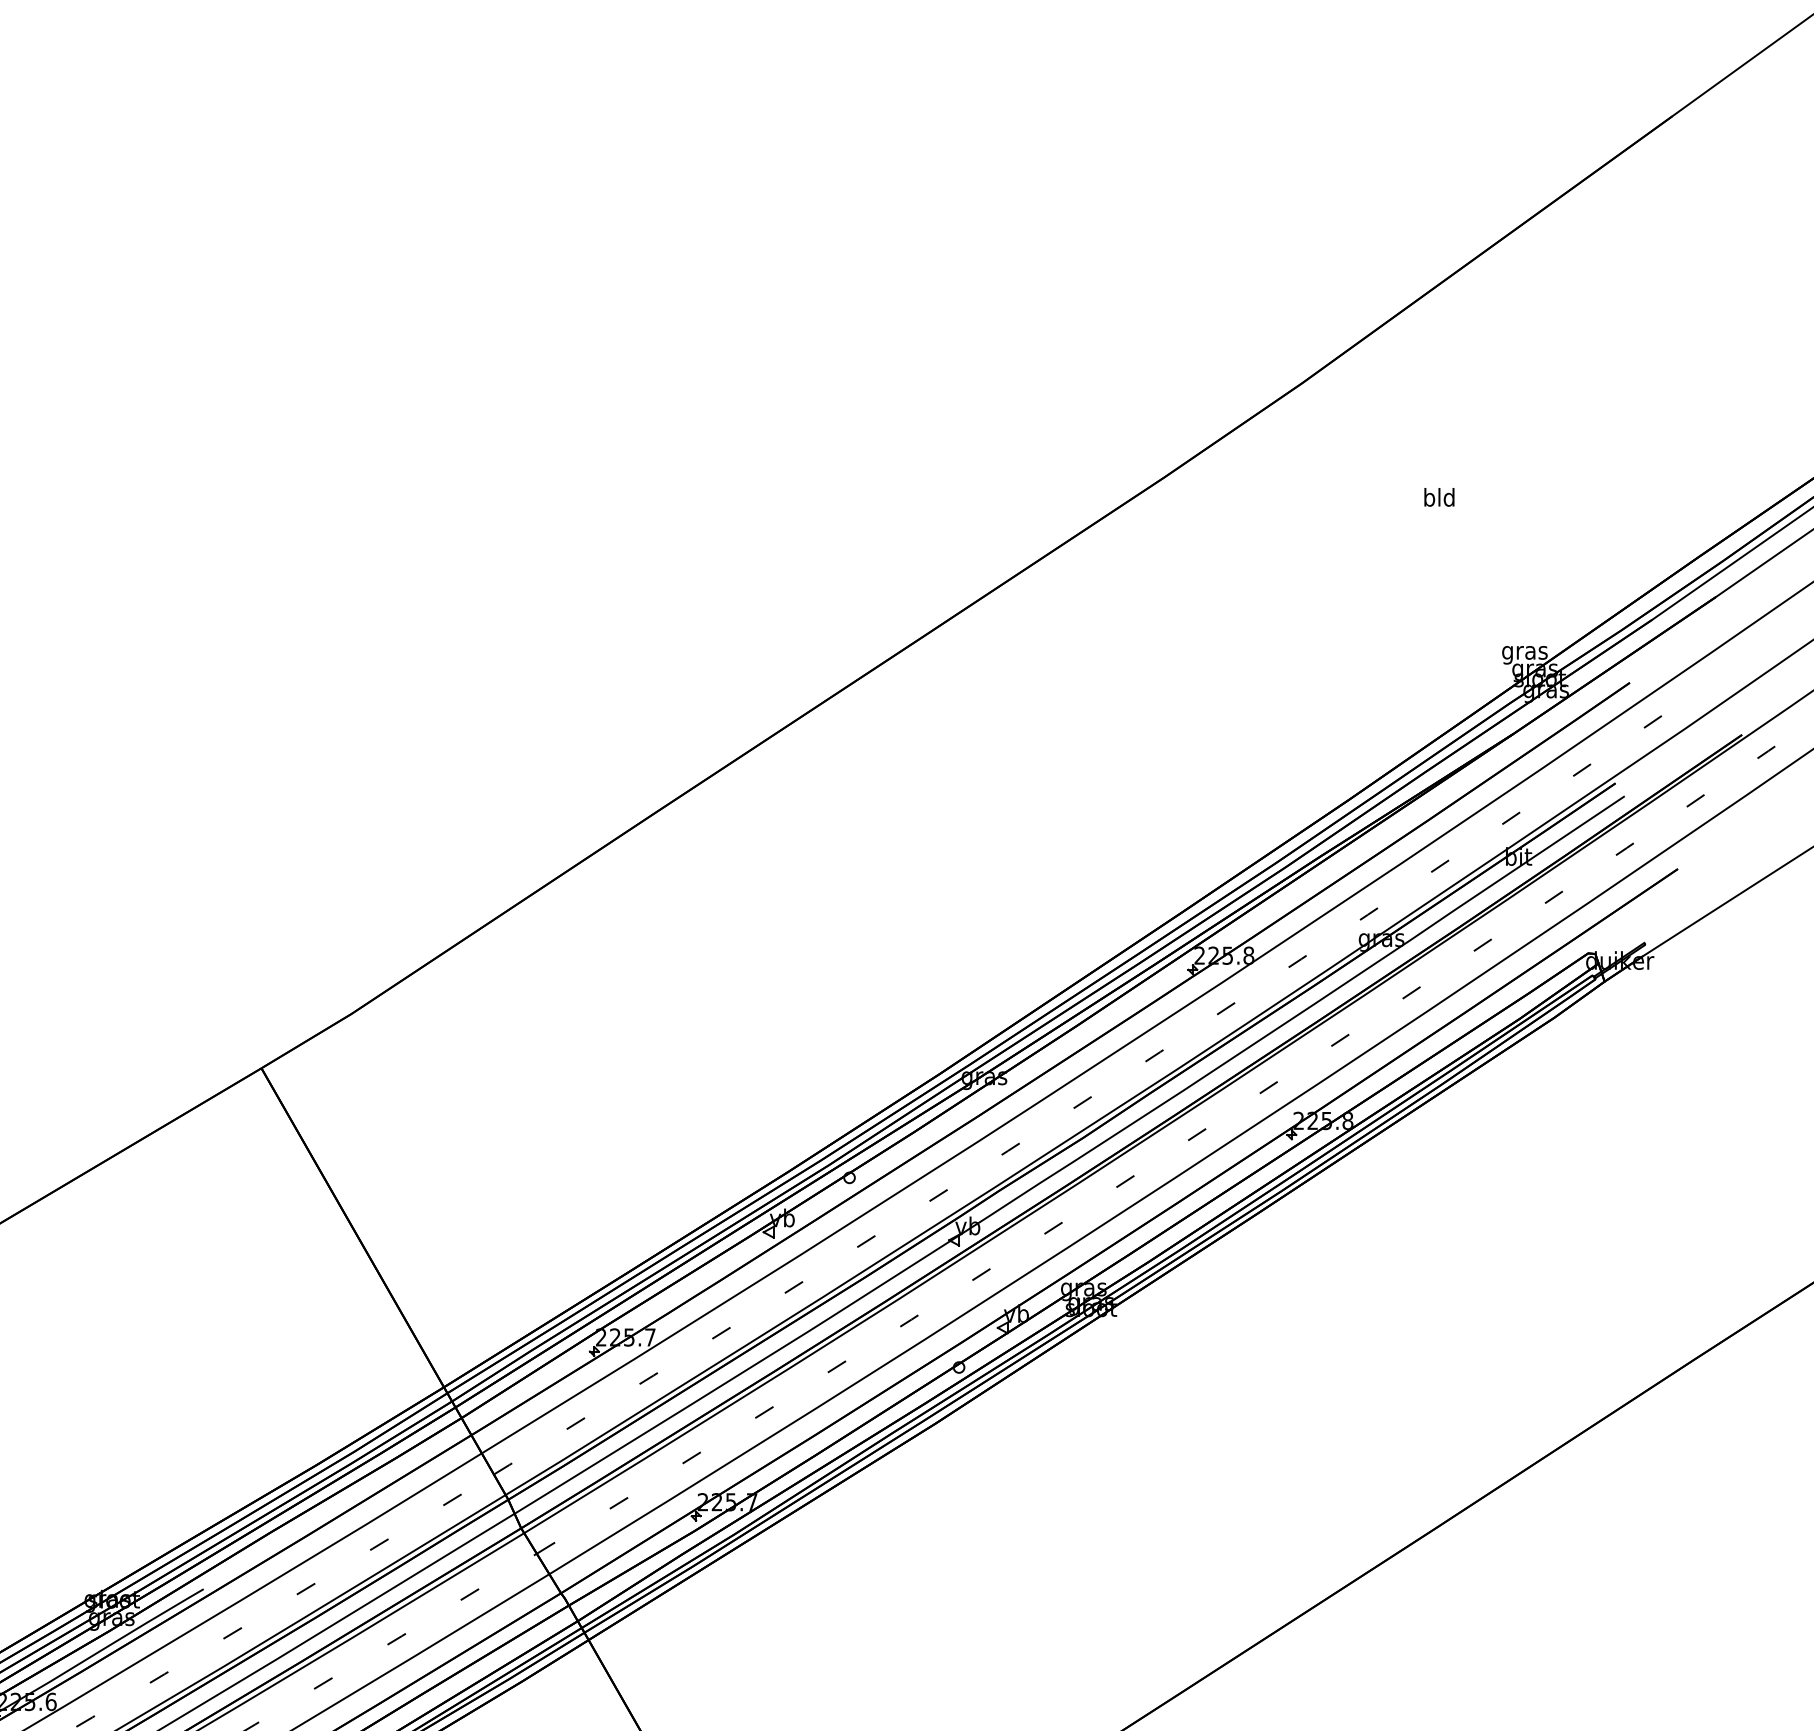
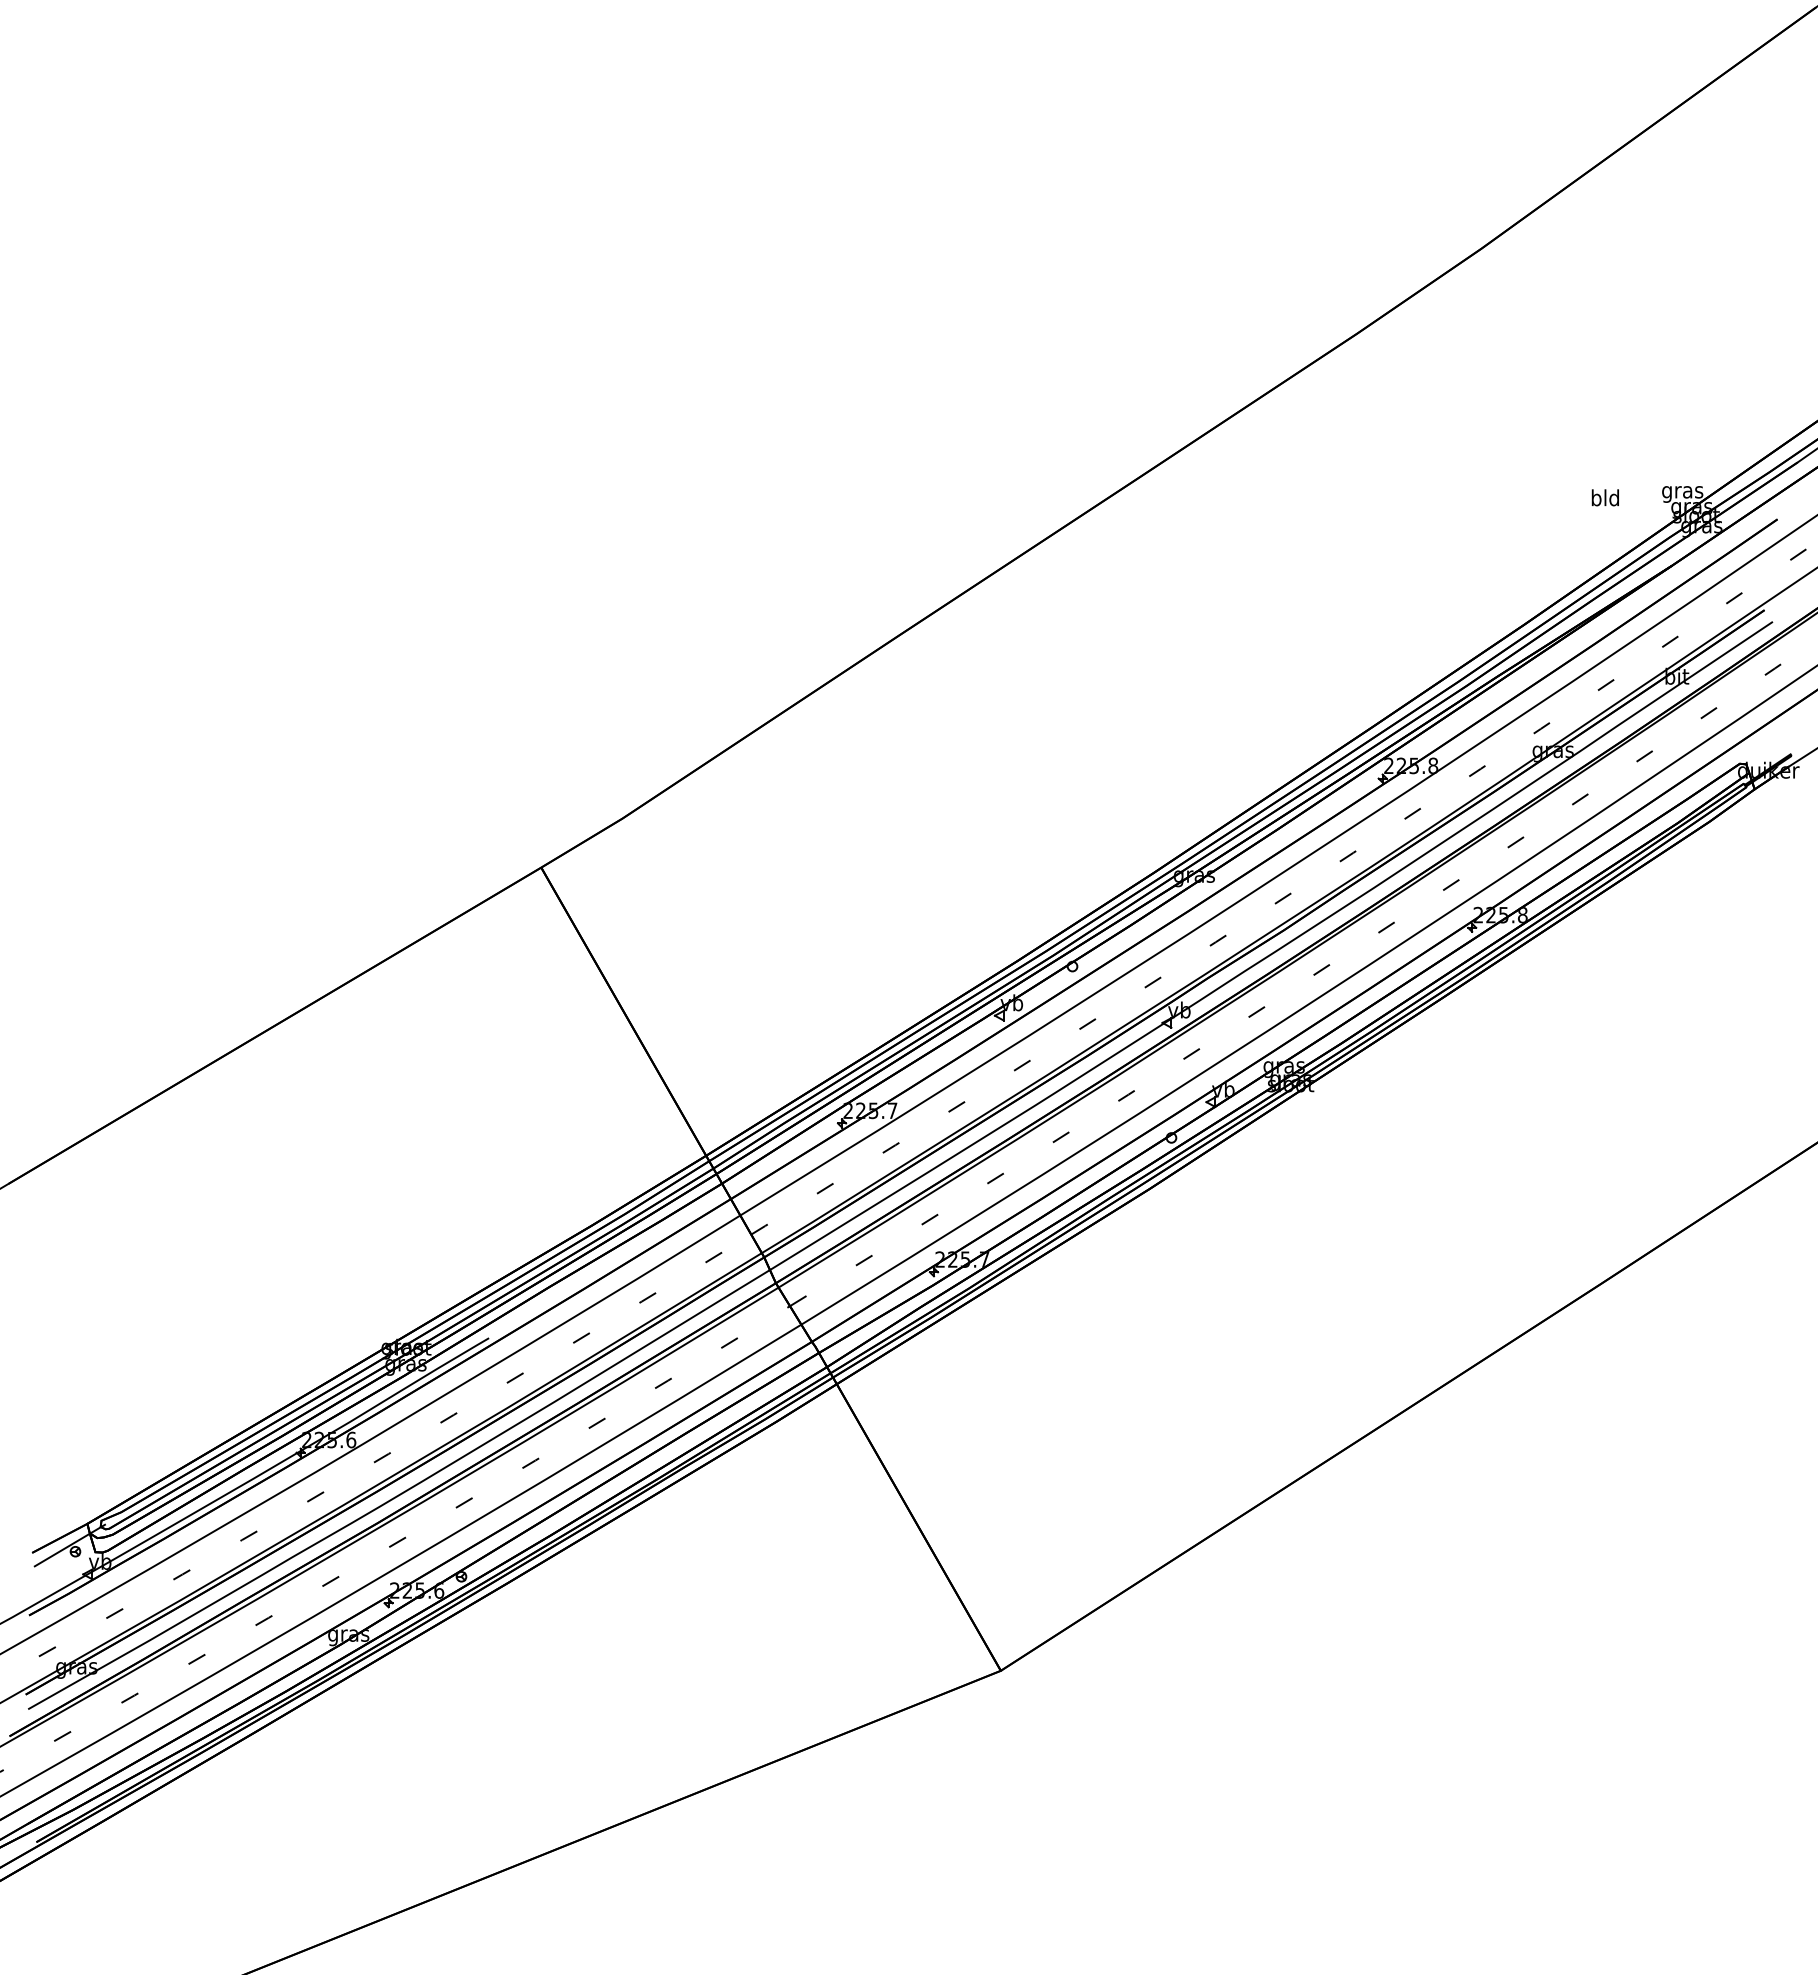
text: (1438, 497) -> (1604, 497), moved

